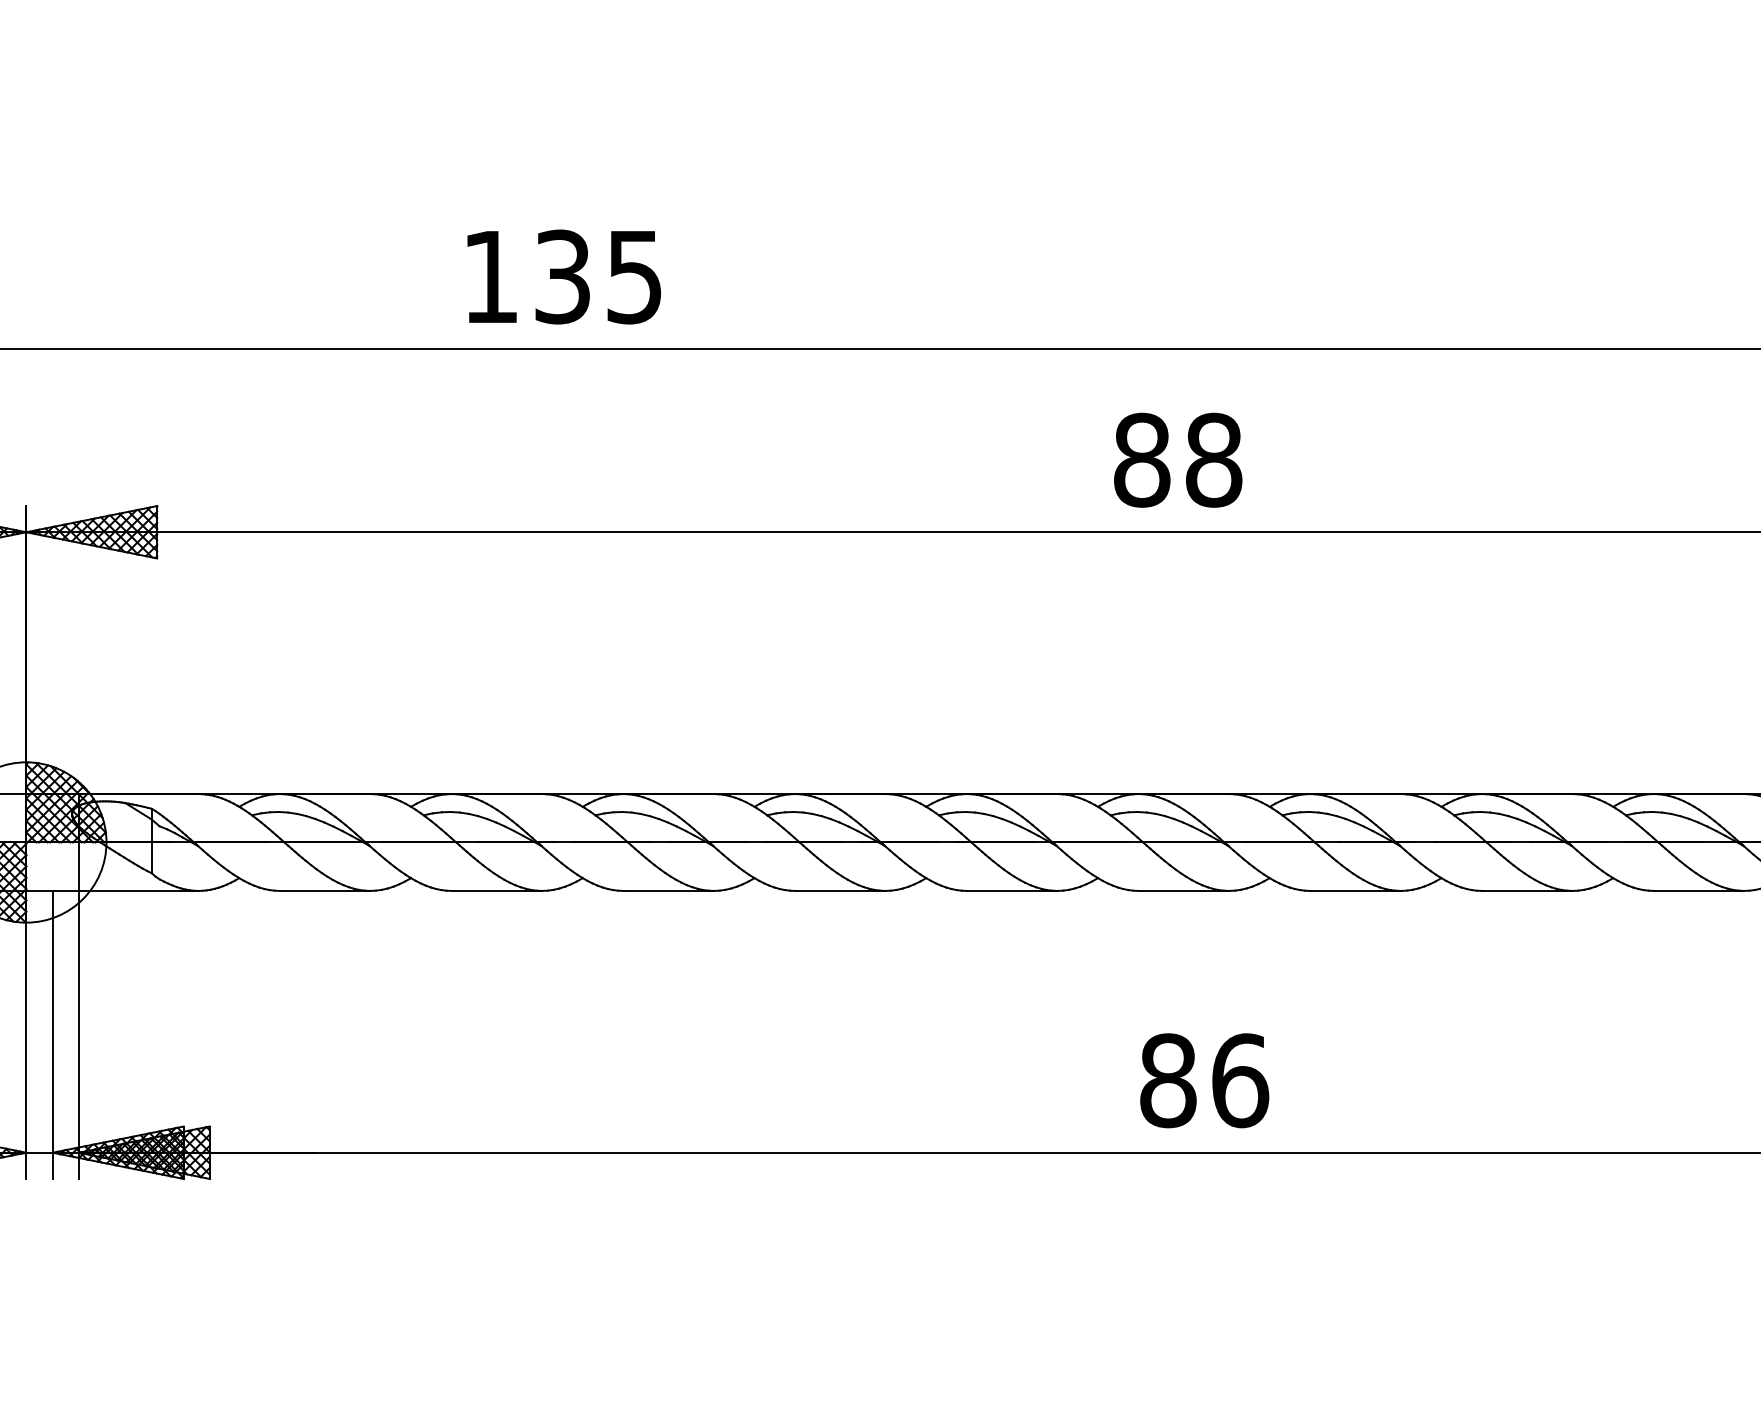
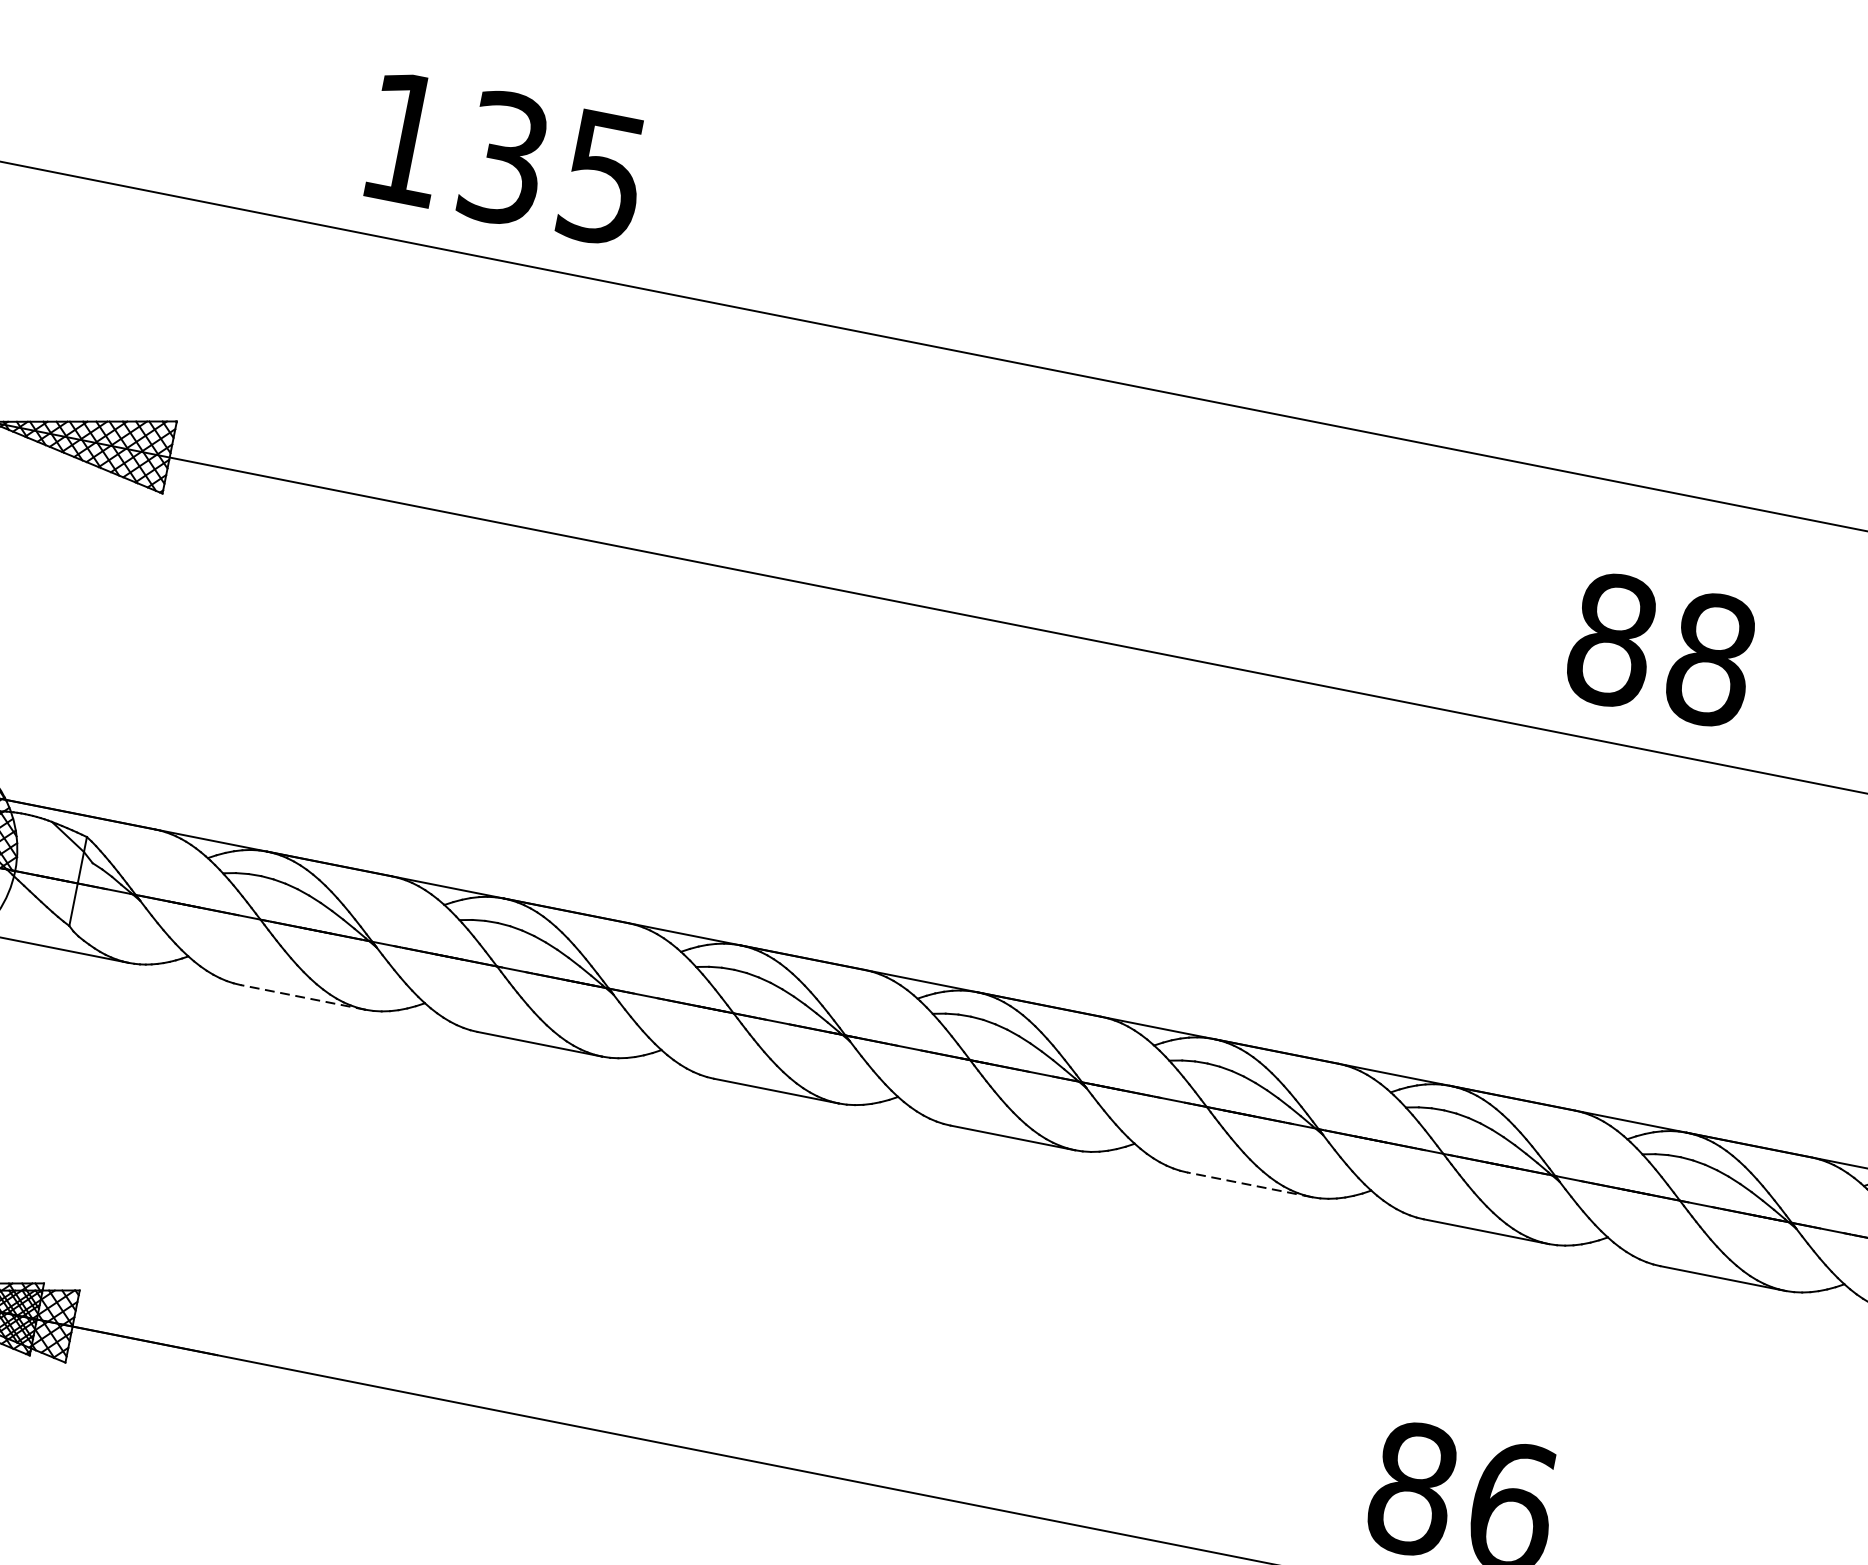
text: (563, 276) -> (505, 157), moved
text: (1178, 459) -> (1662, 648), moved
line: (324, 890) -> (302, 996), solid -> dashed
line: (1011, 890) -> (1248, 1184), solid -> dashed

